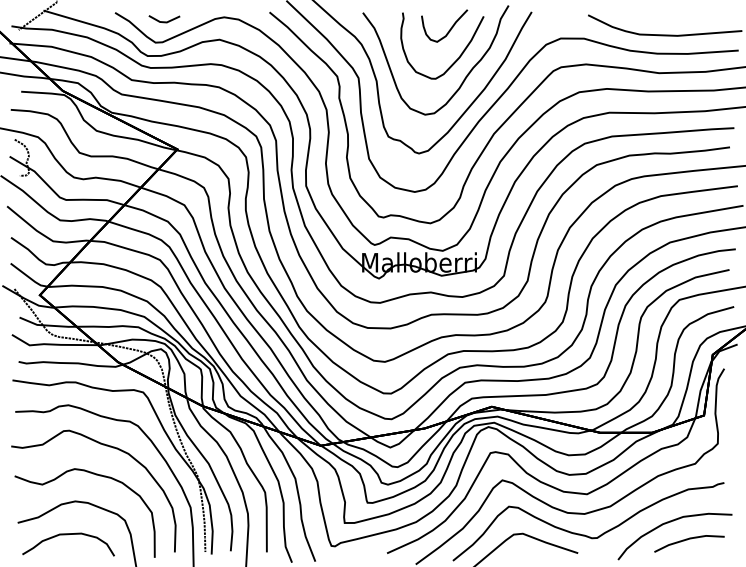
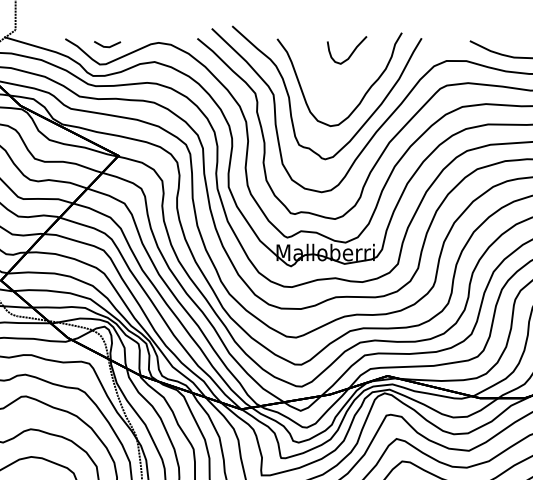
curve: (459, 55) -> (359, 75), removed

